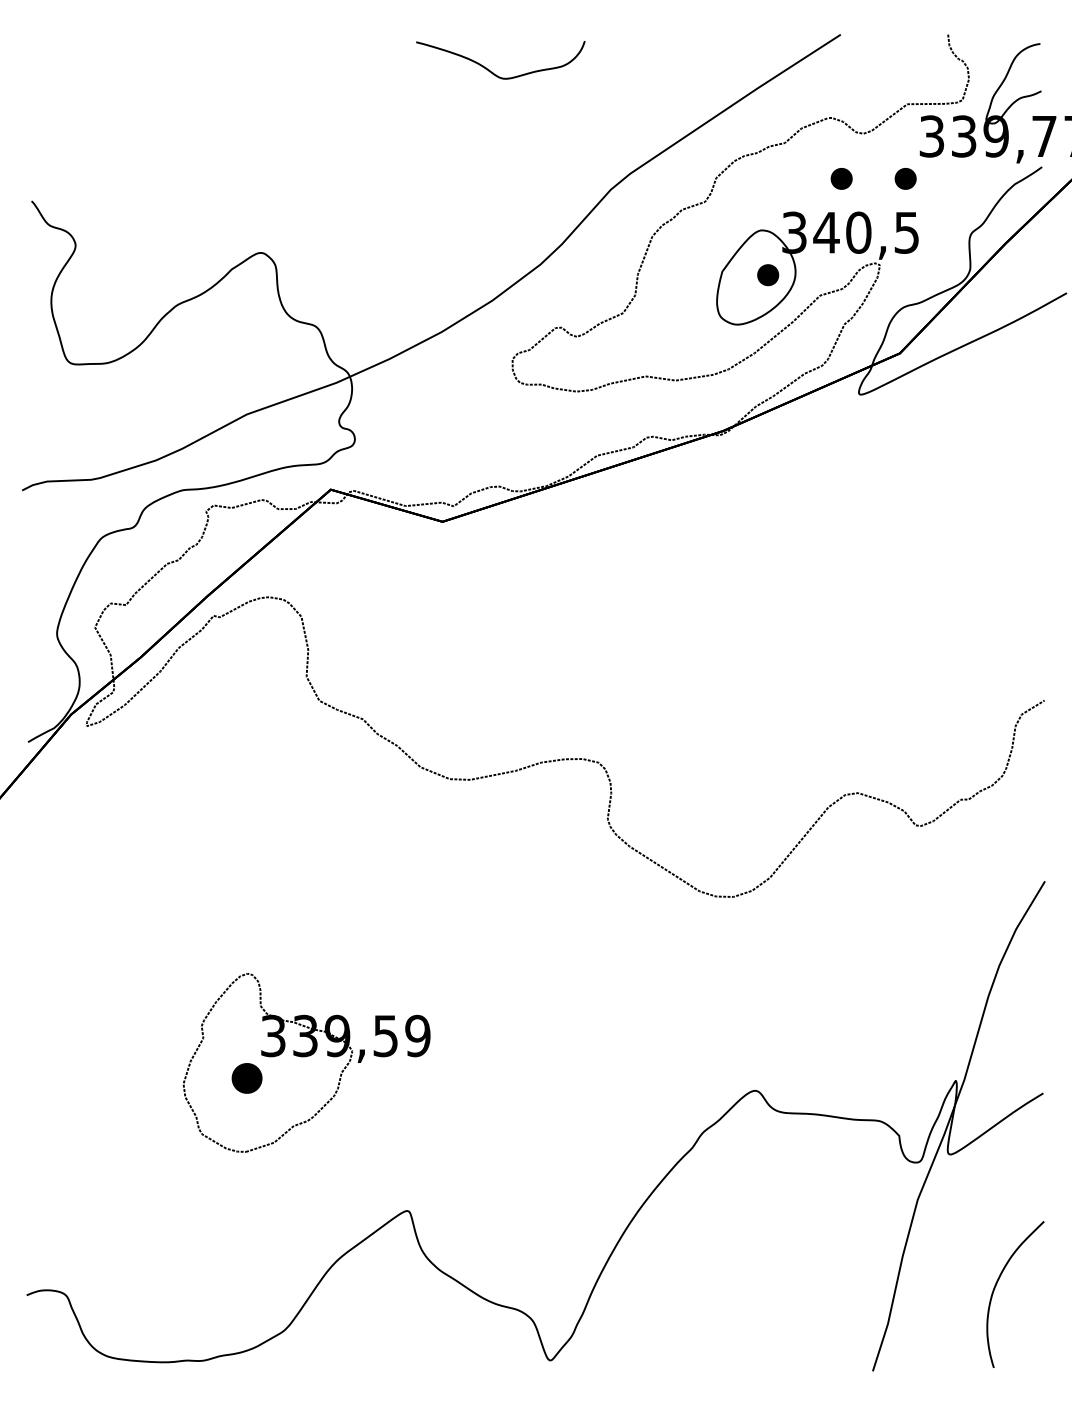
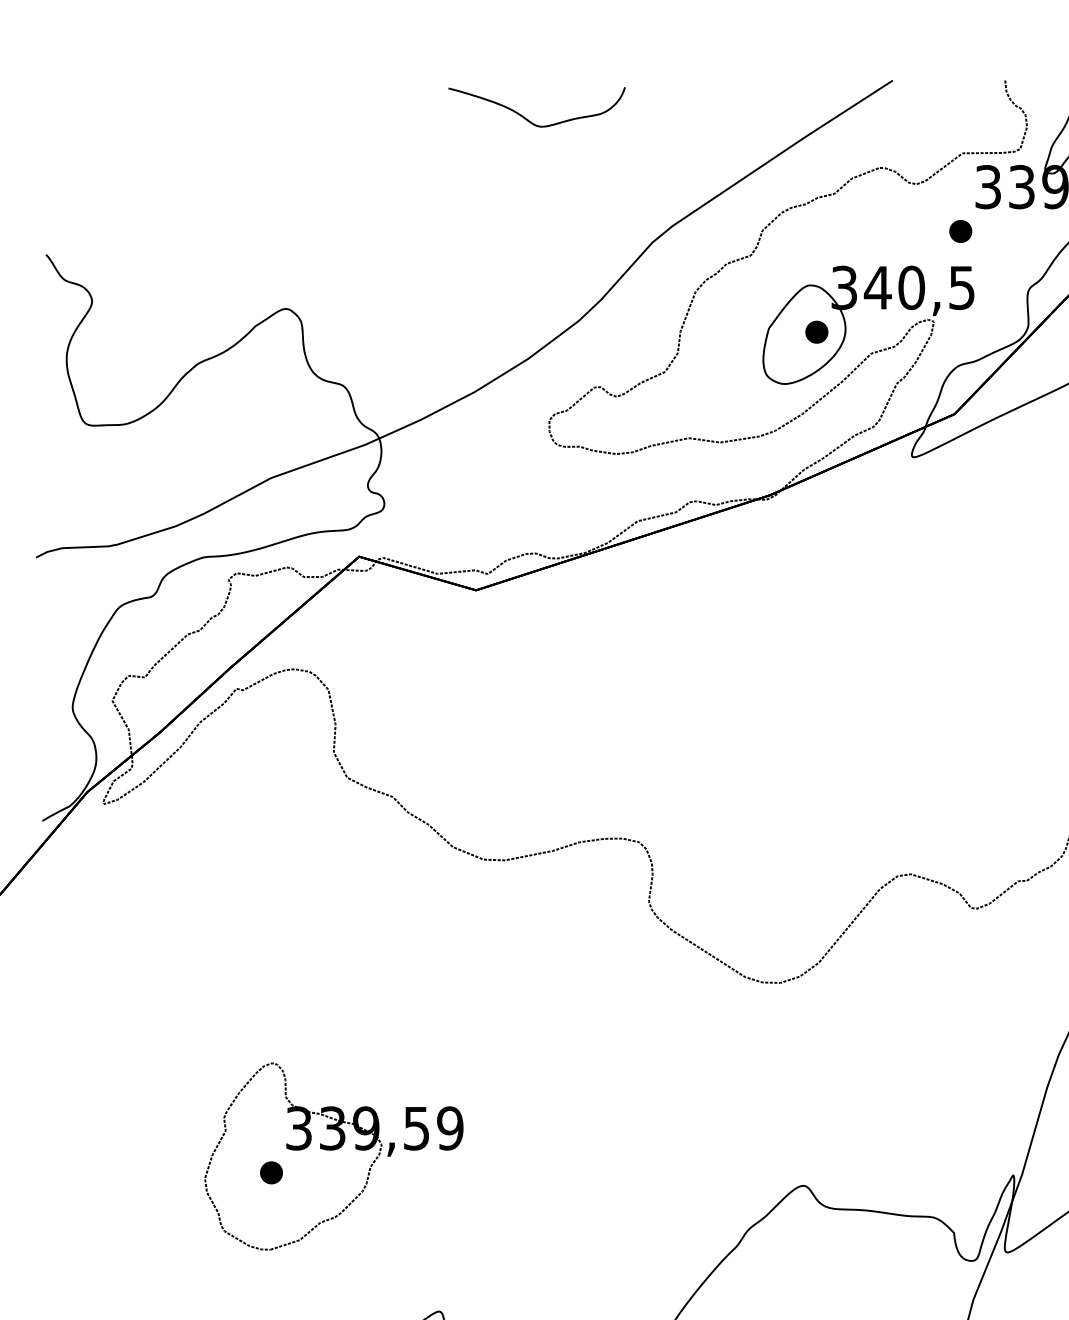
part: (841, 178) -> (893, 231), removed
part: (246, 1078) -> (270, 1172), size x0.71

